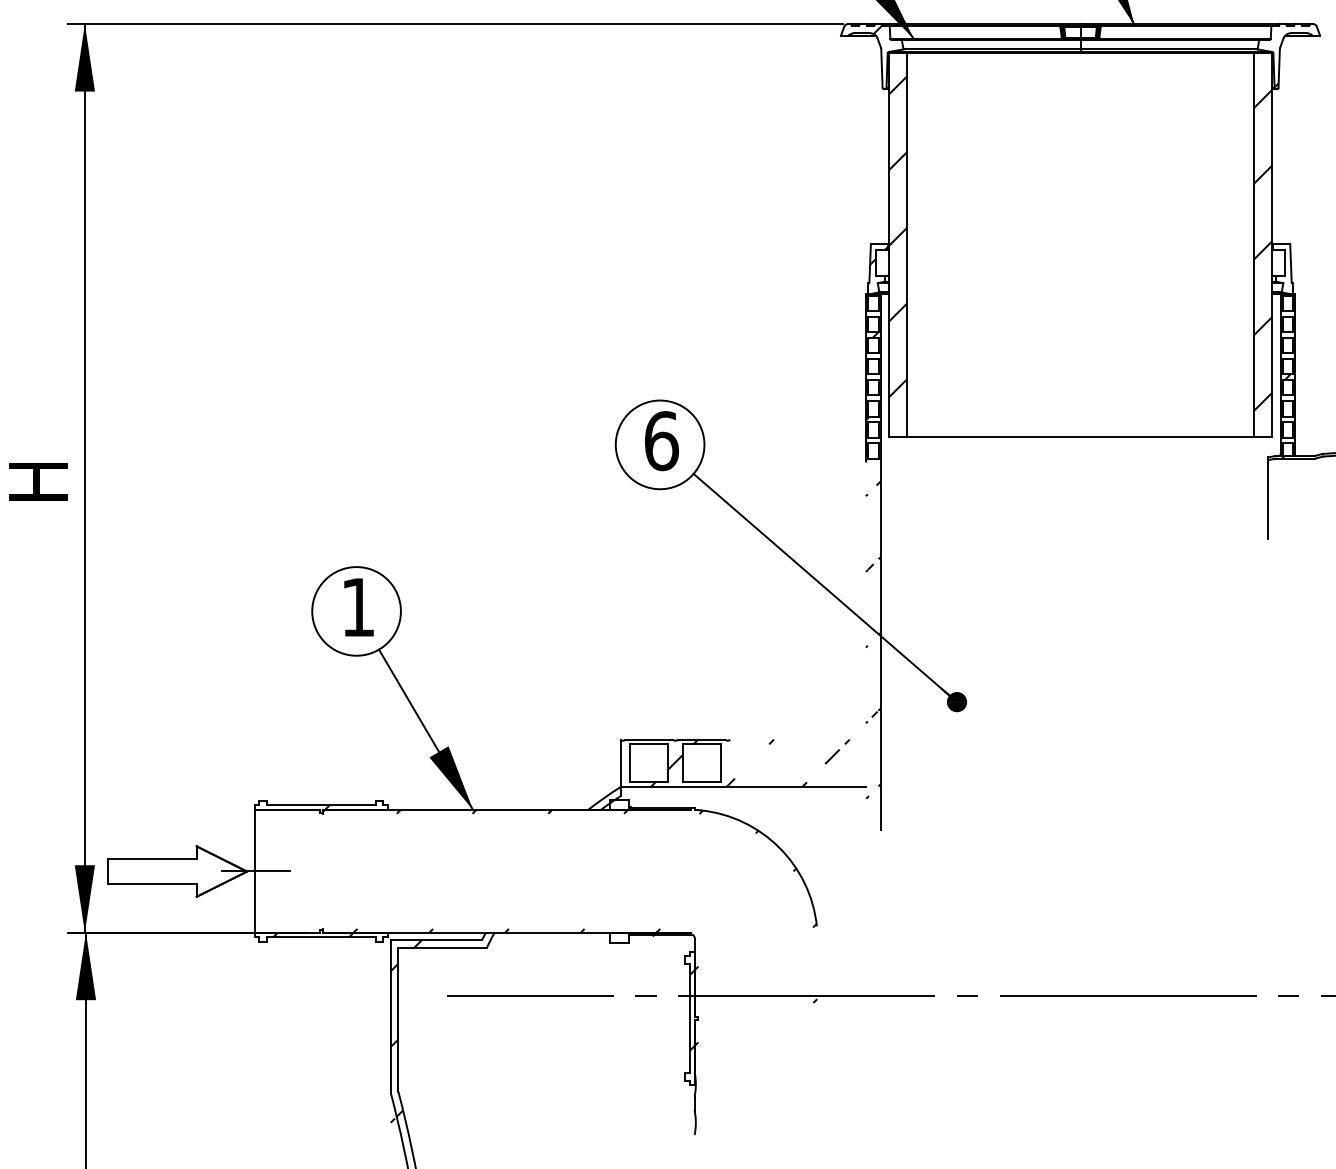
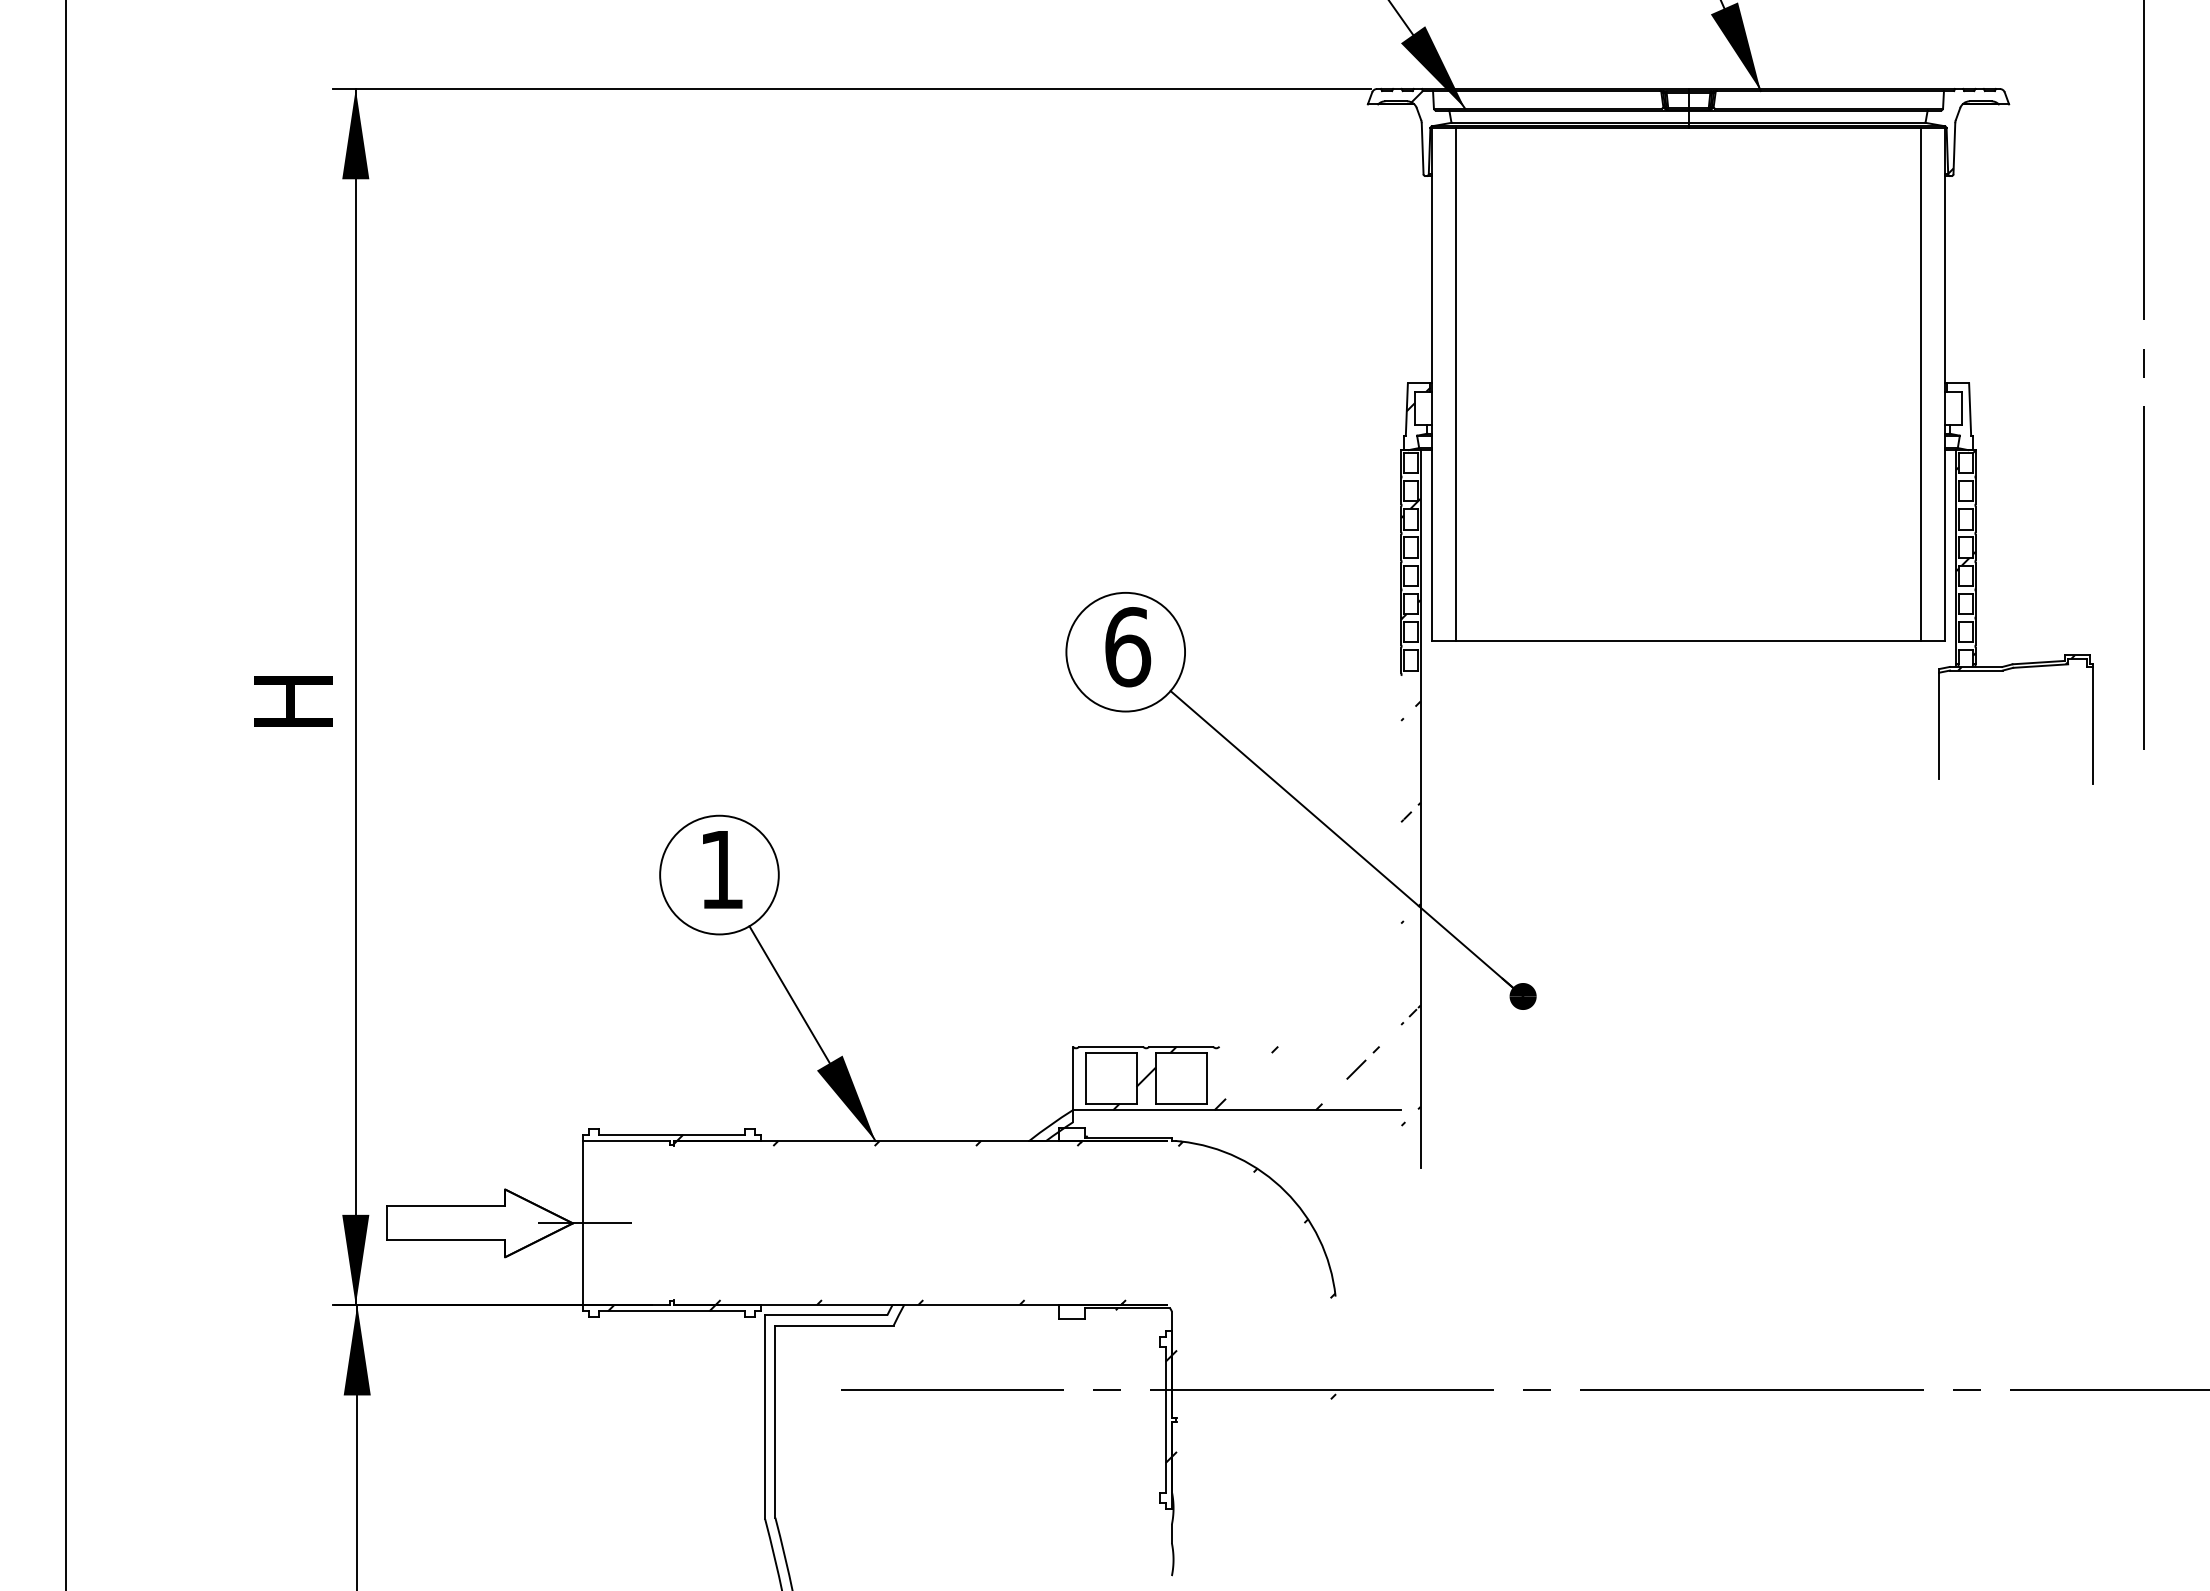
hatch: (898, 236) -> (1444, 373), removed
hatch: (1262, 250) -> (1932, 391), removed
hatch: (405, 1031) -> (785, 1437), removed

